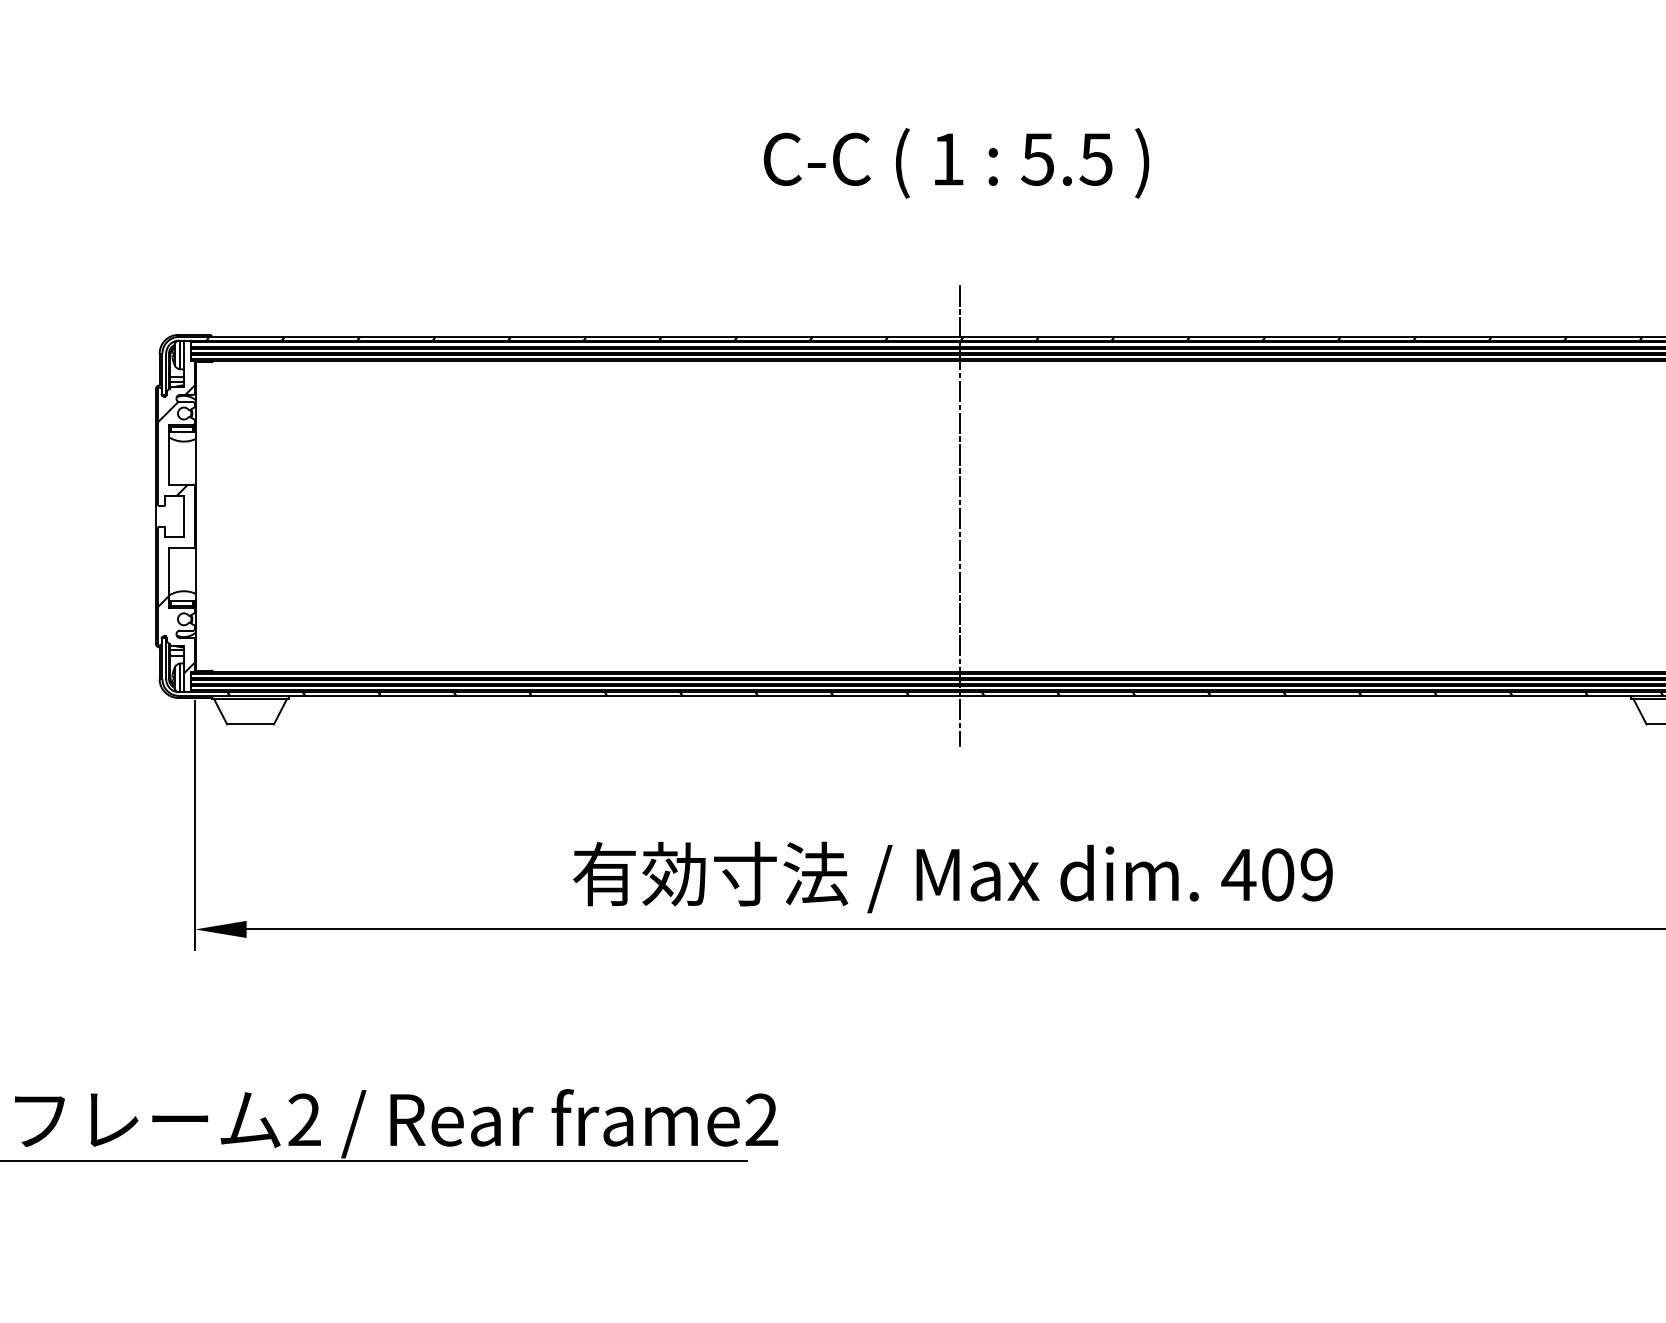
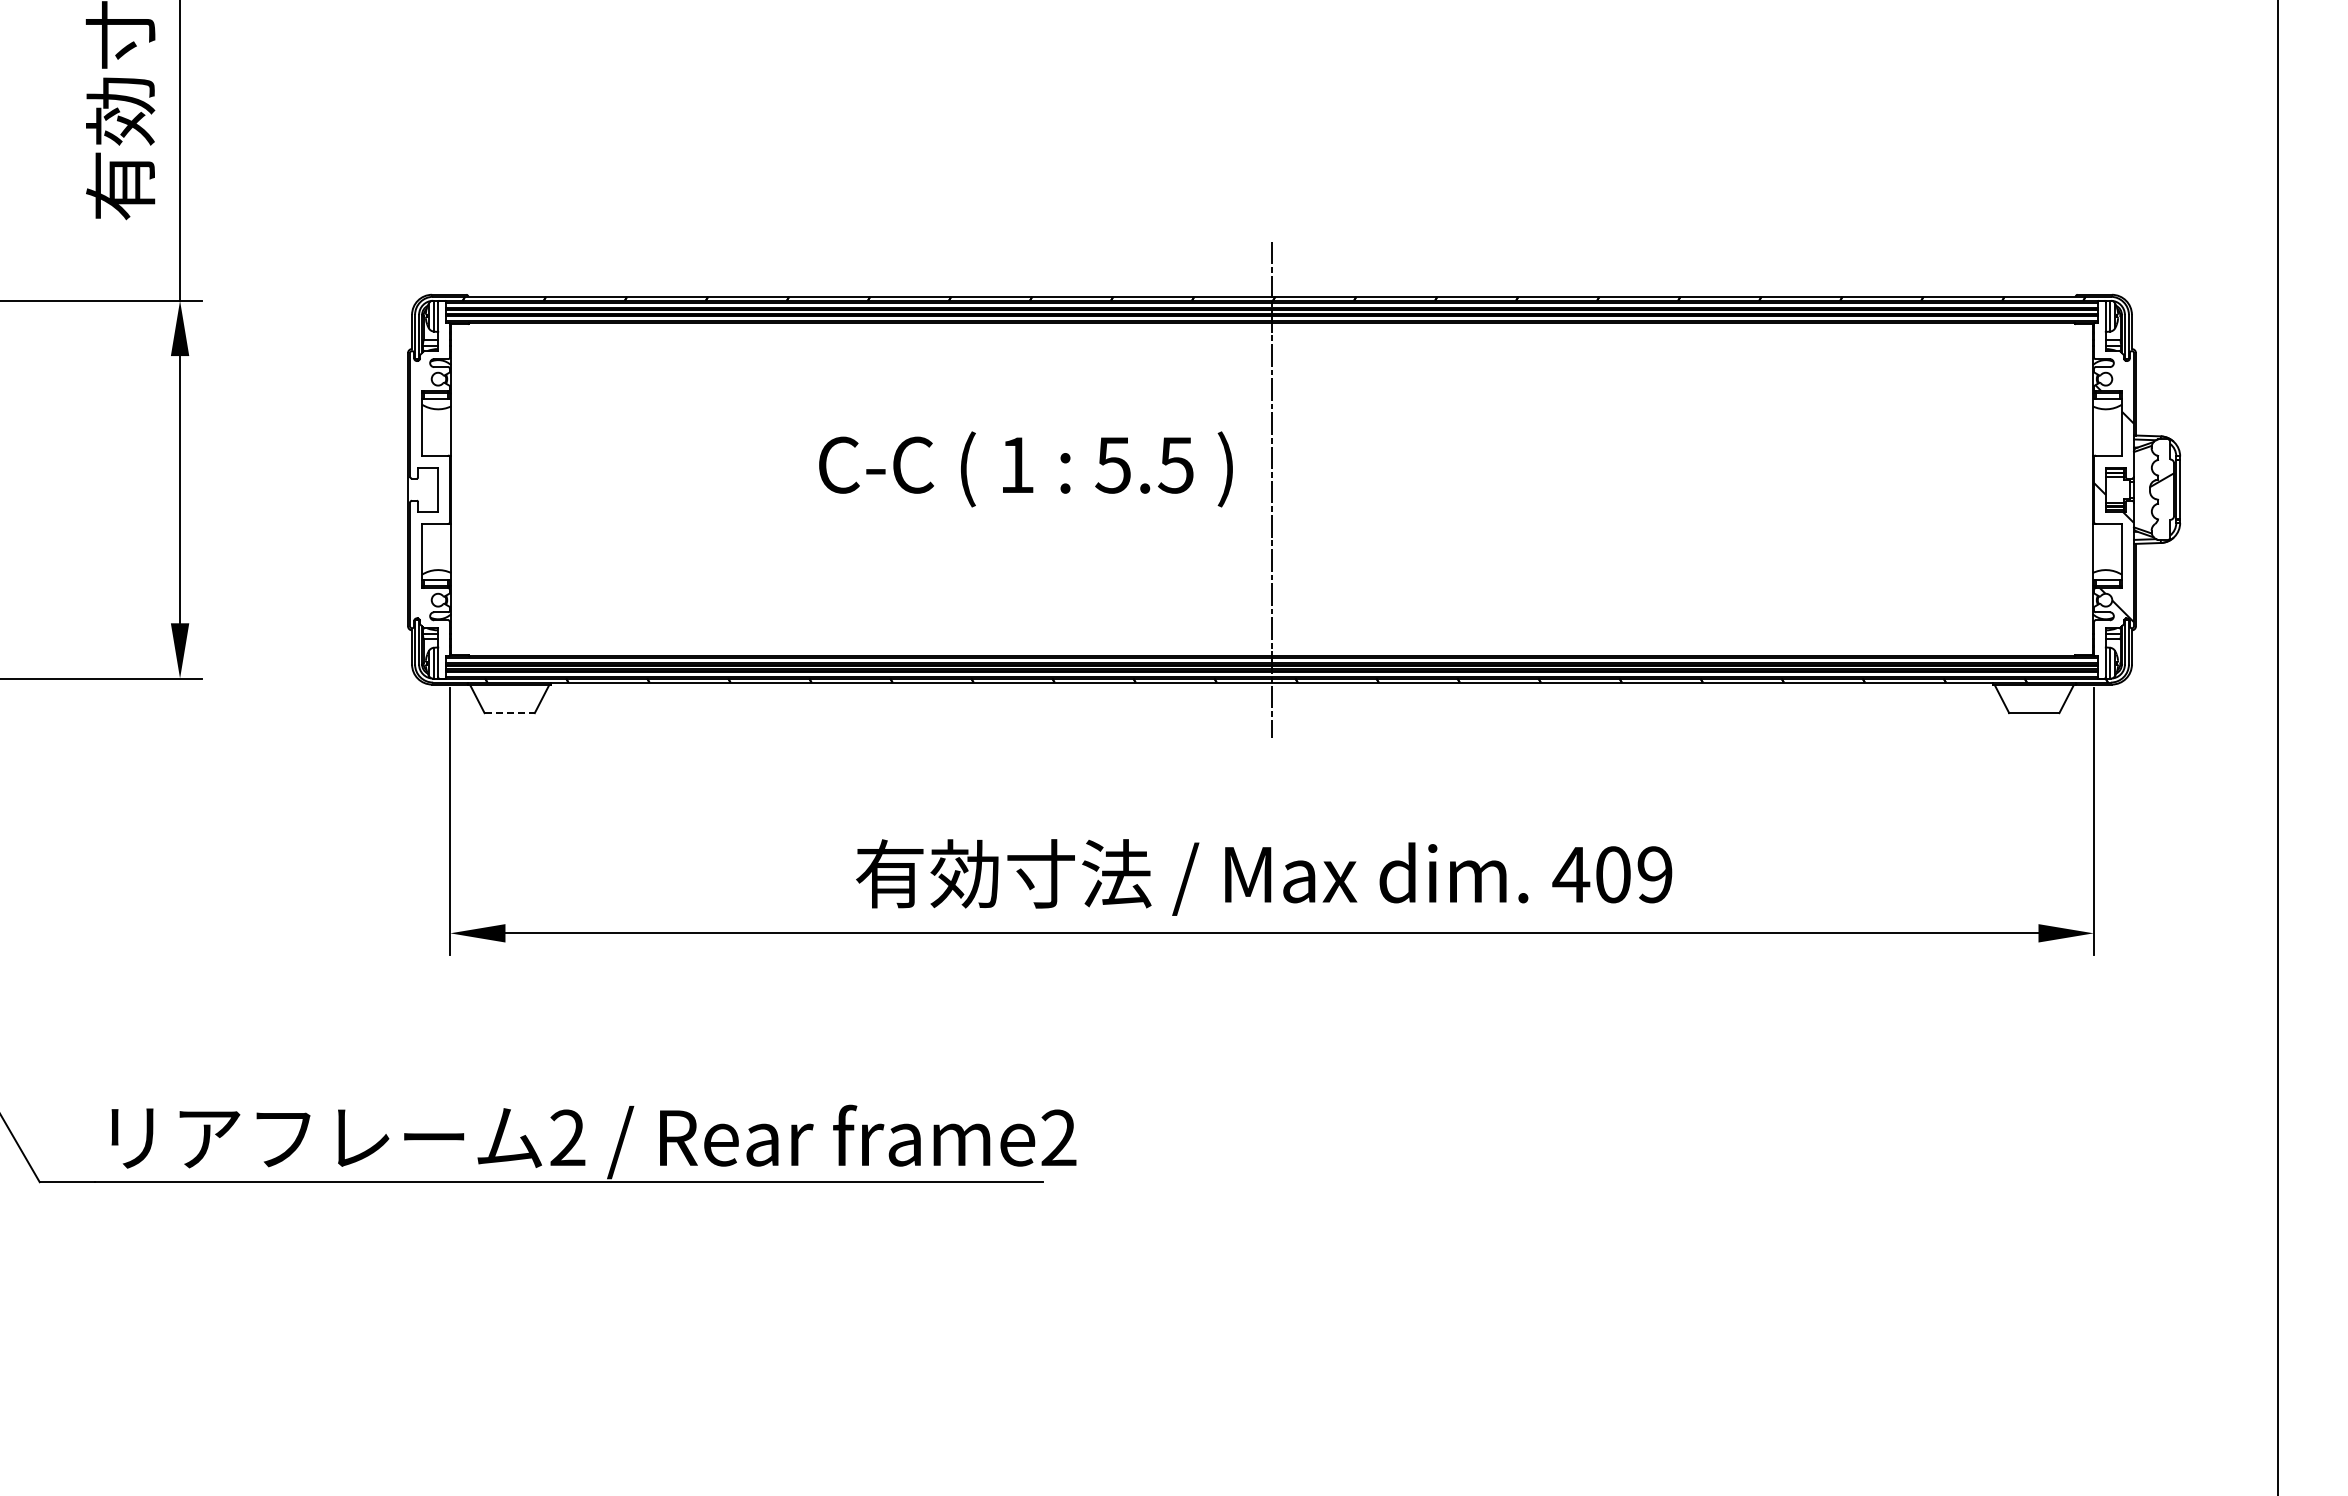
text: (956, 163) -> (1025, 469), moved
hatch: (176, 529) -> (430, 503), removed
line: (251, 724) -> (510, 713), solid -> dashed

